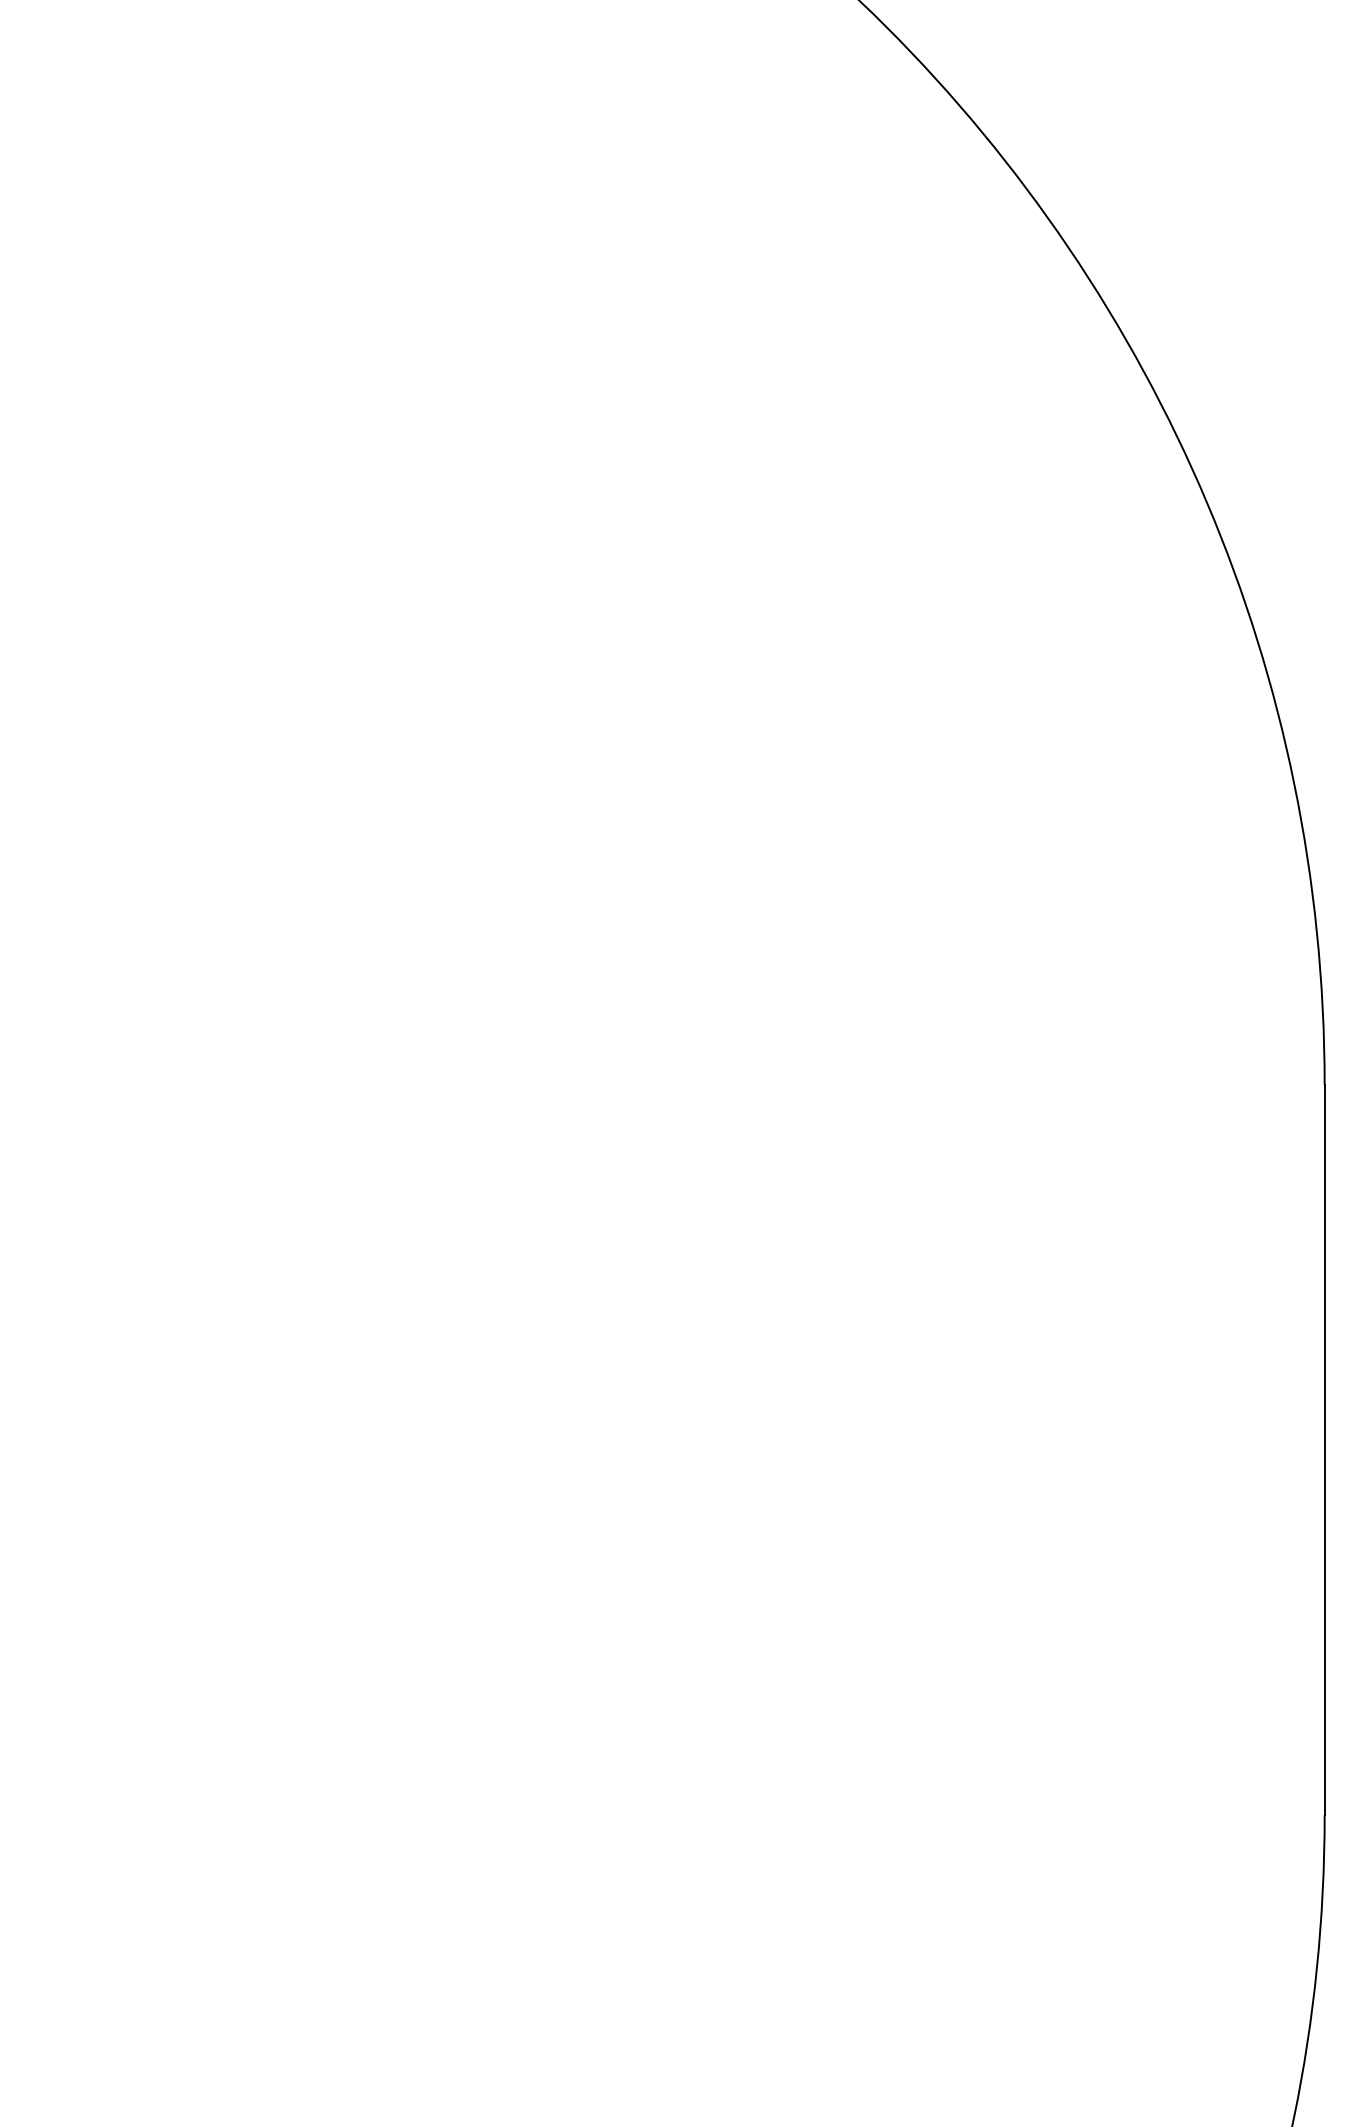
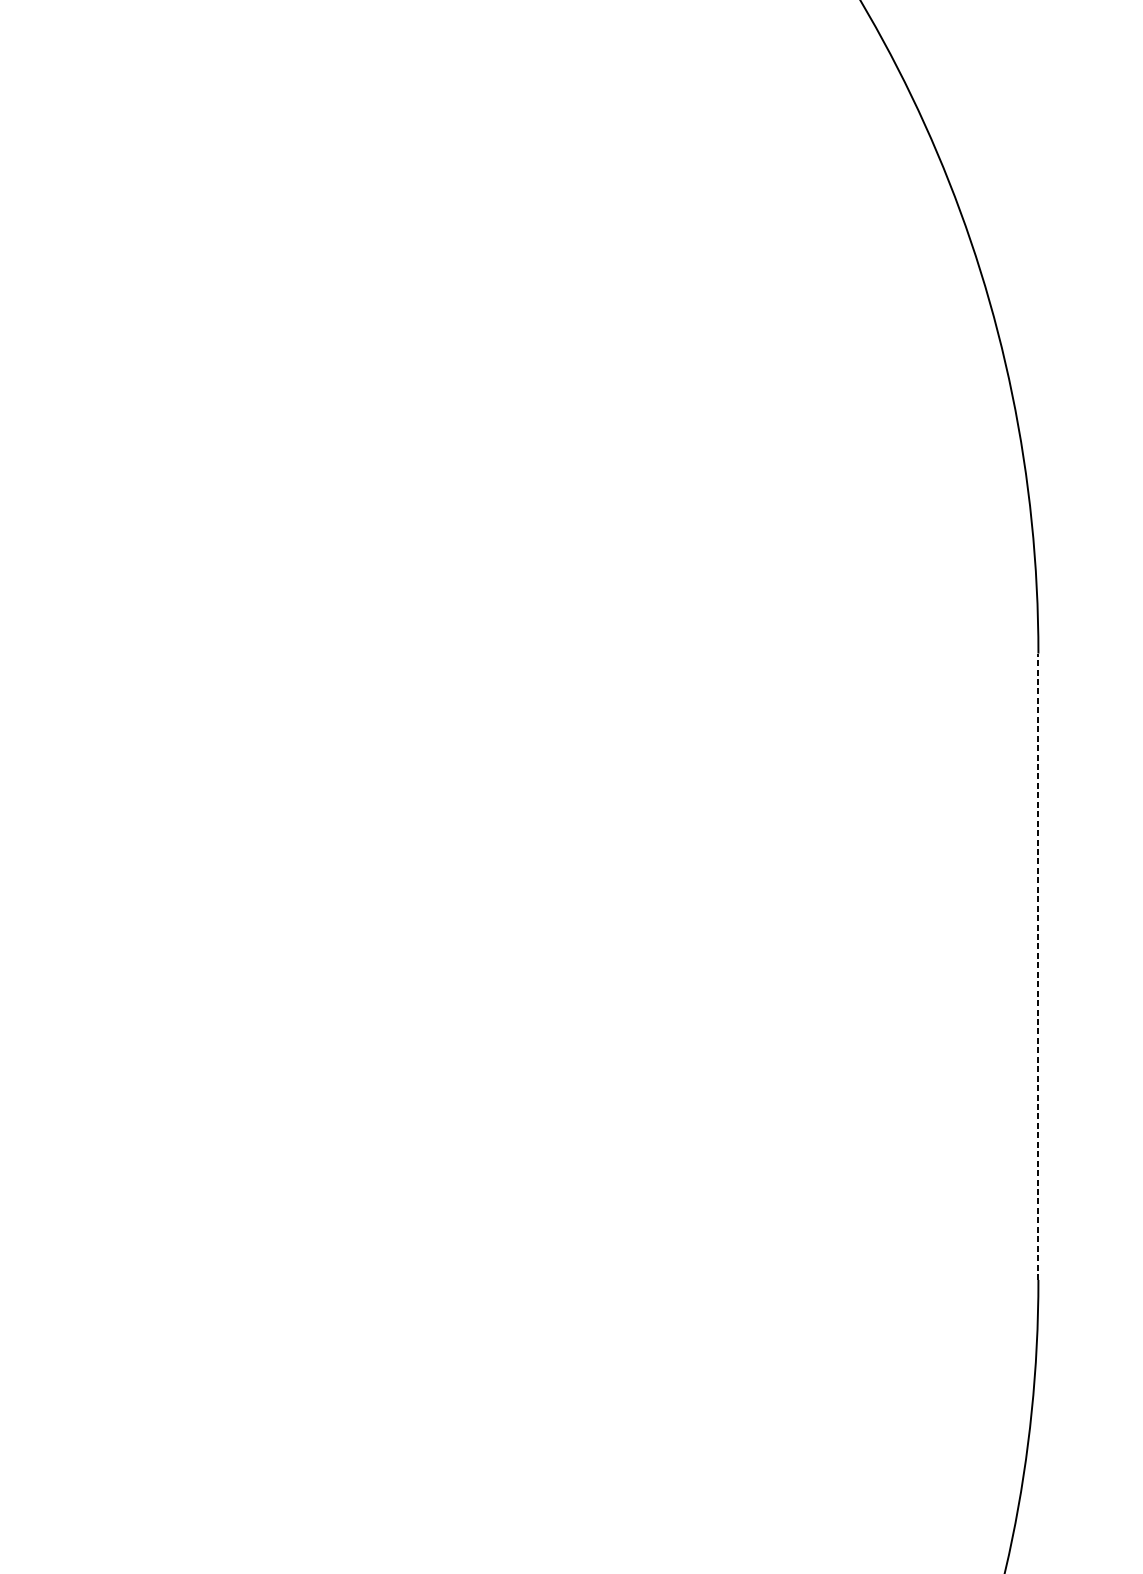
line: (1324, 1450) -> (1038, 966), solid -> dashed

